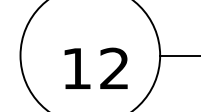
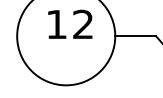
text: (96, 67) -> (70, 23), moved

